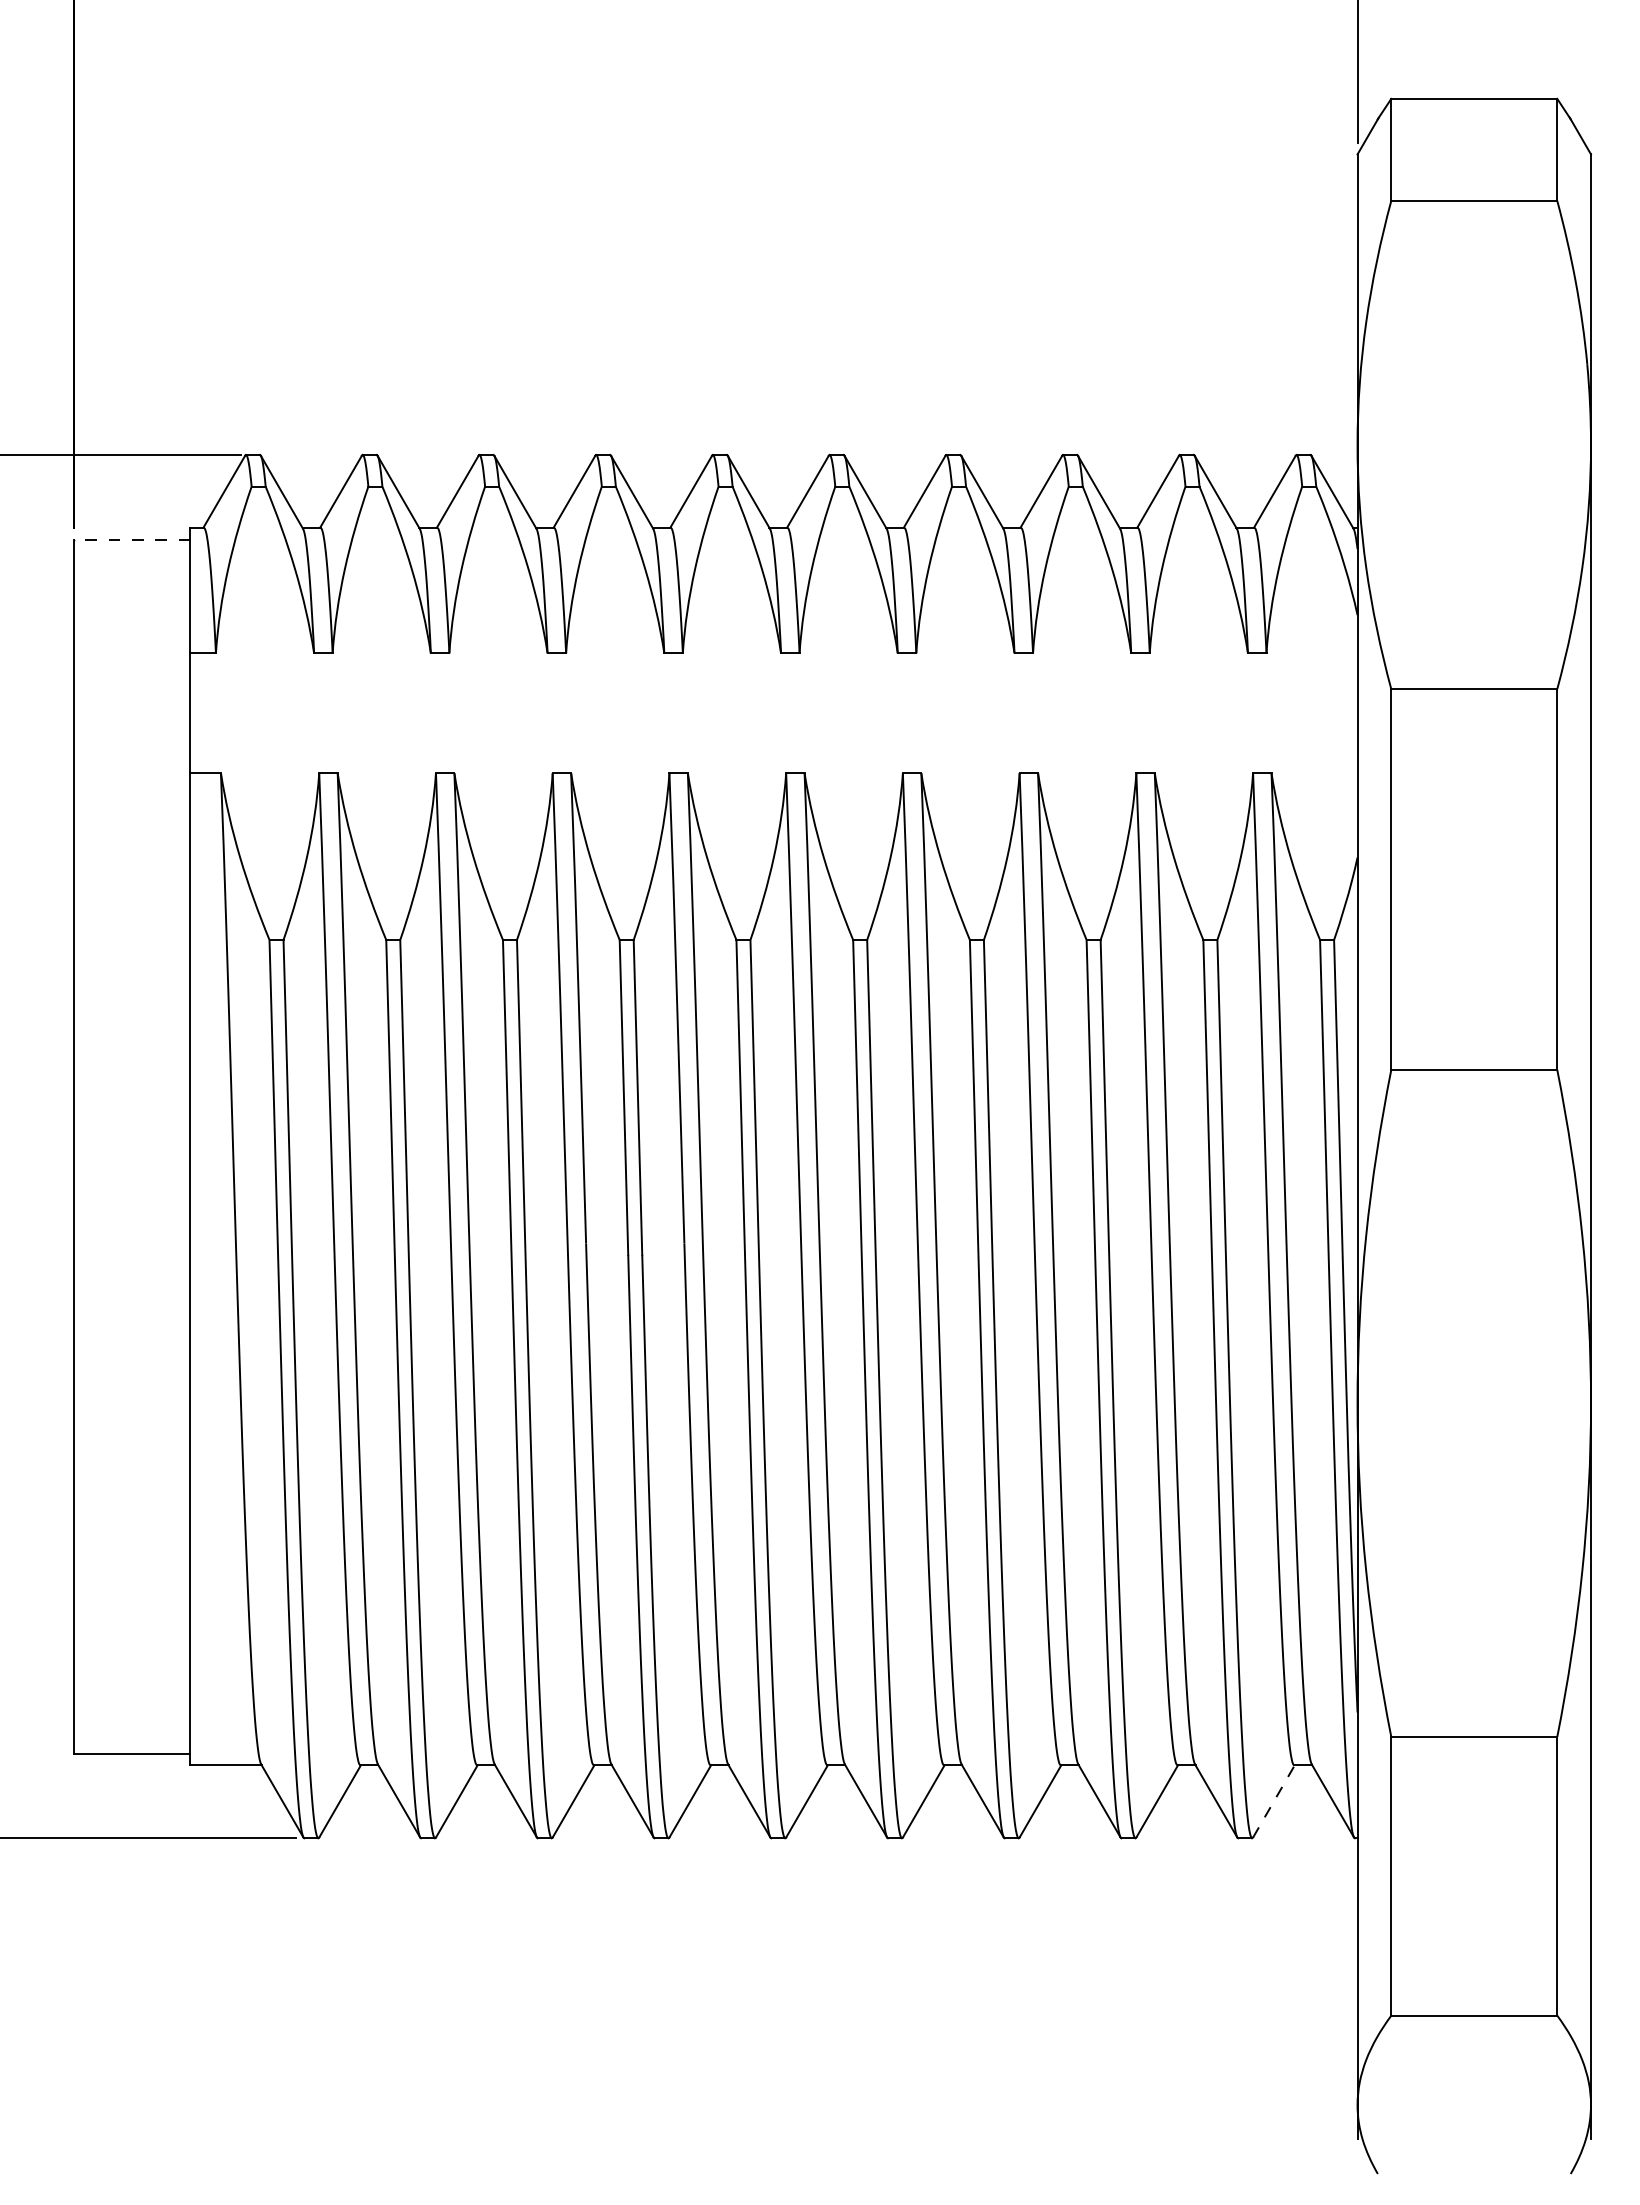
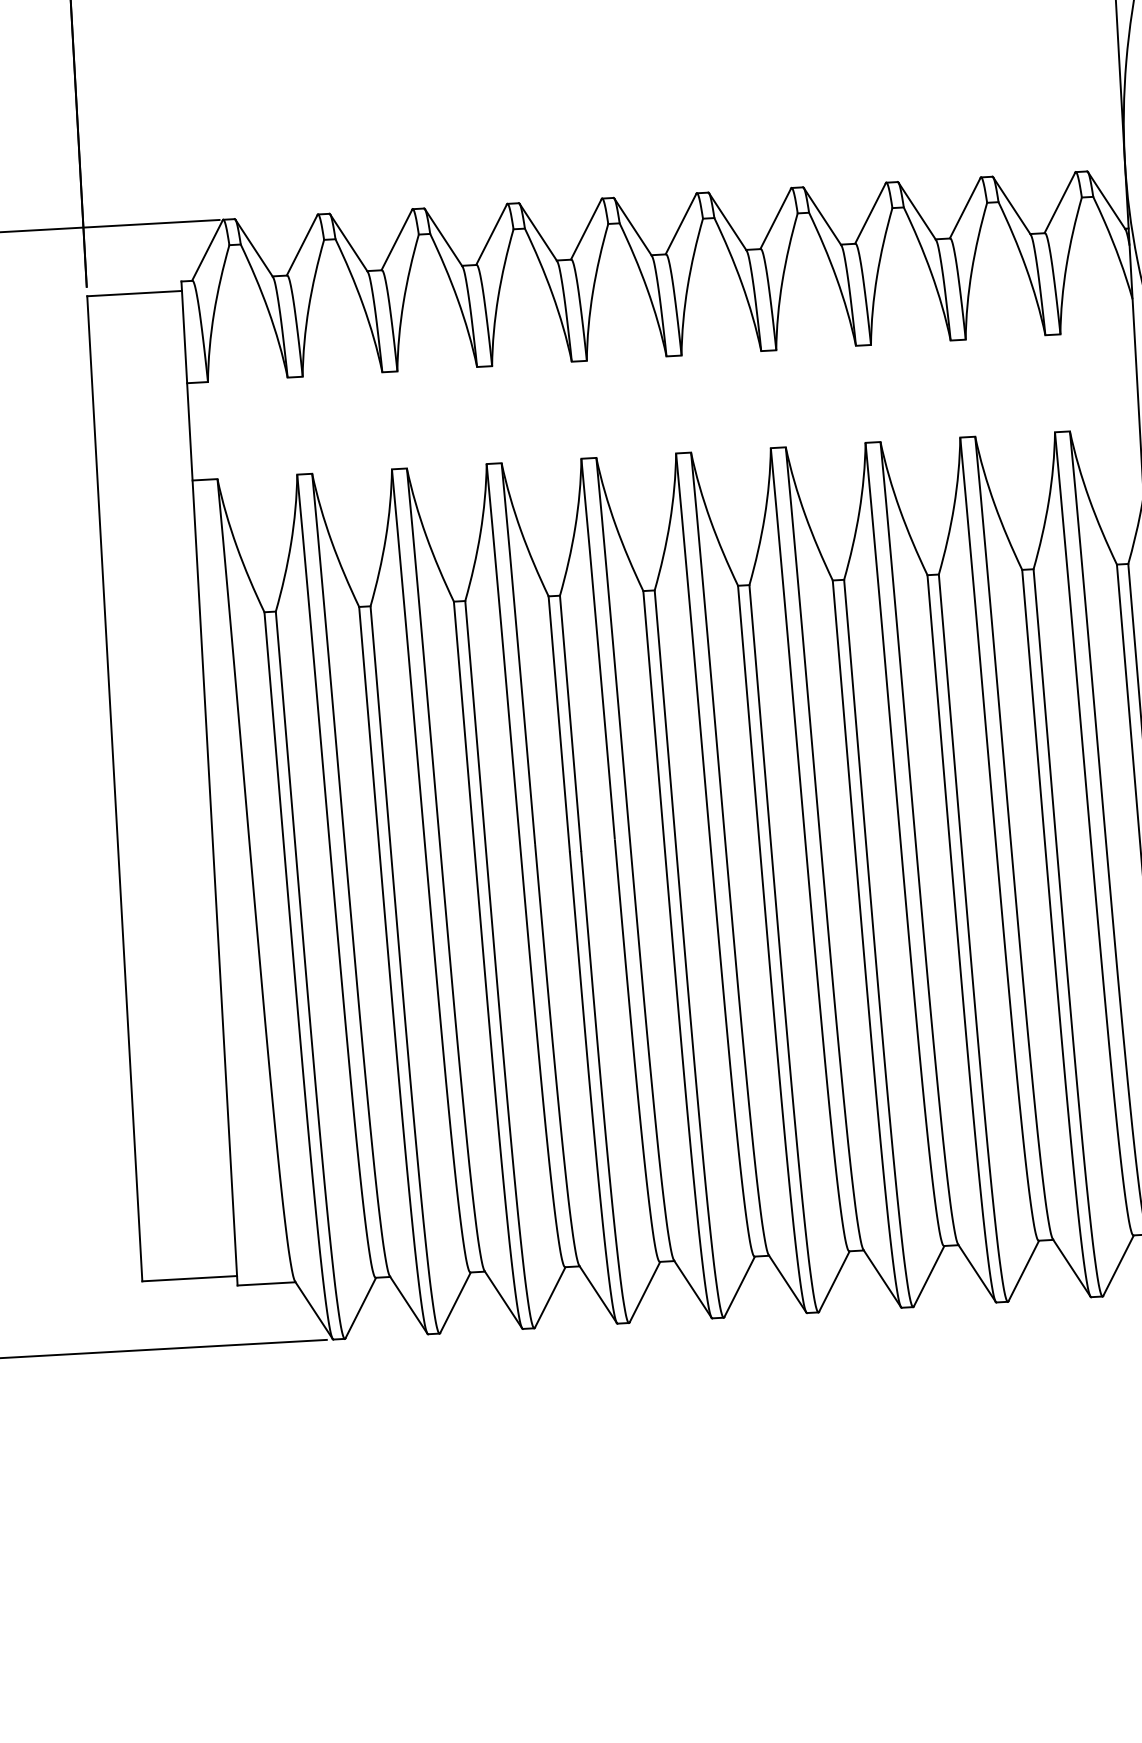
line: (131, 539) -> (134, 293), dashed -> solid
line: (1273, 1801) -> (1118, 1265), dashed -> solid

